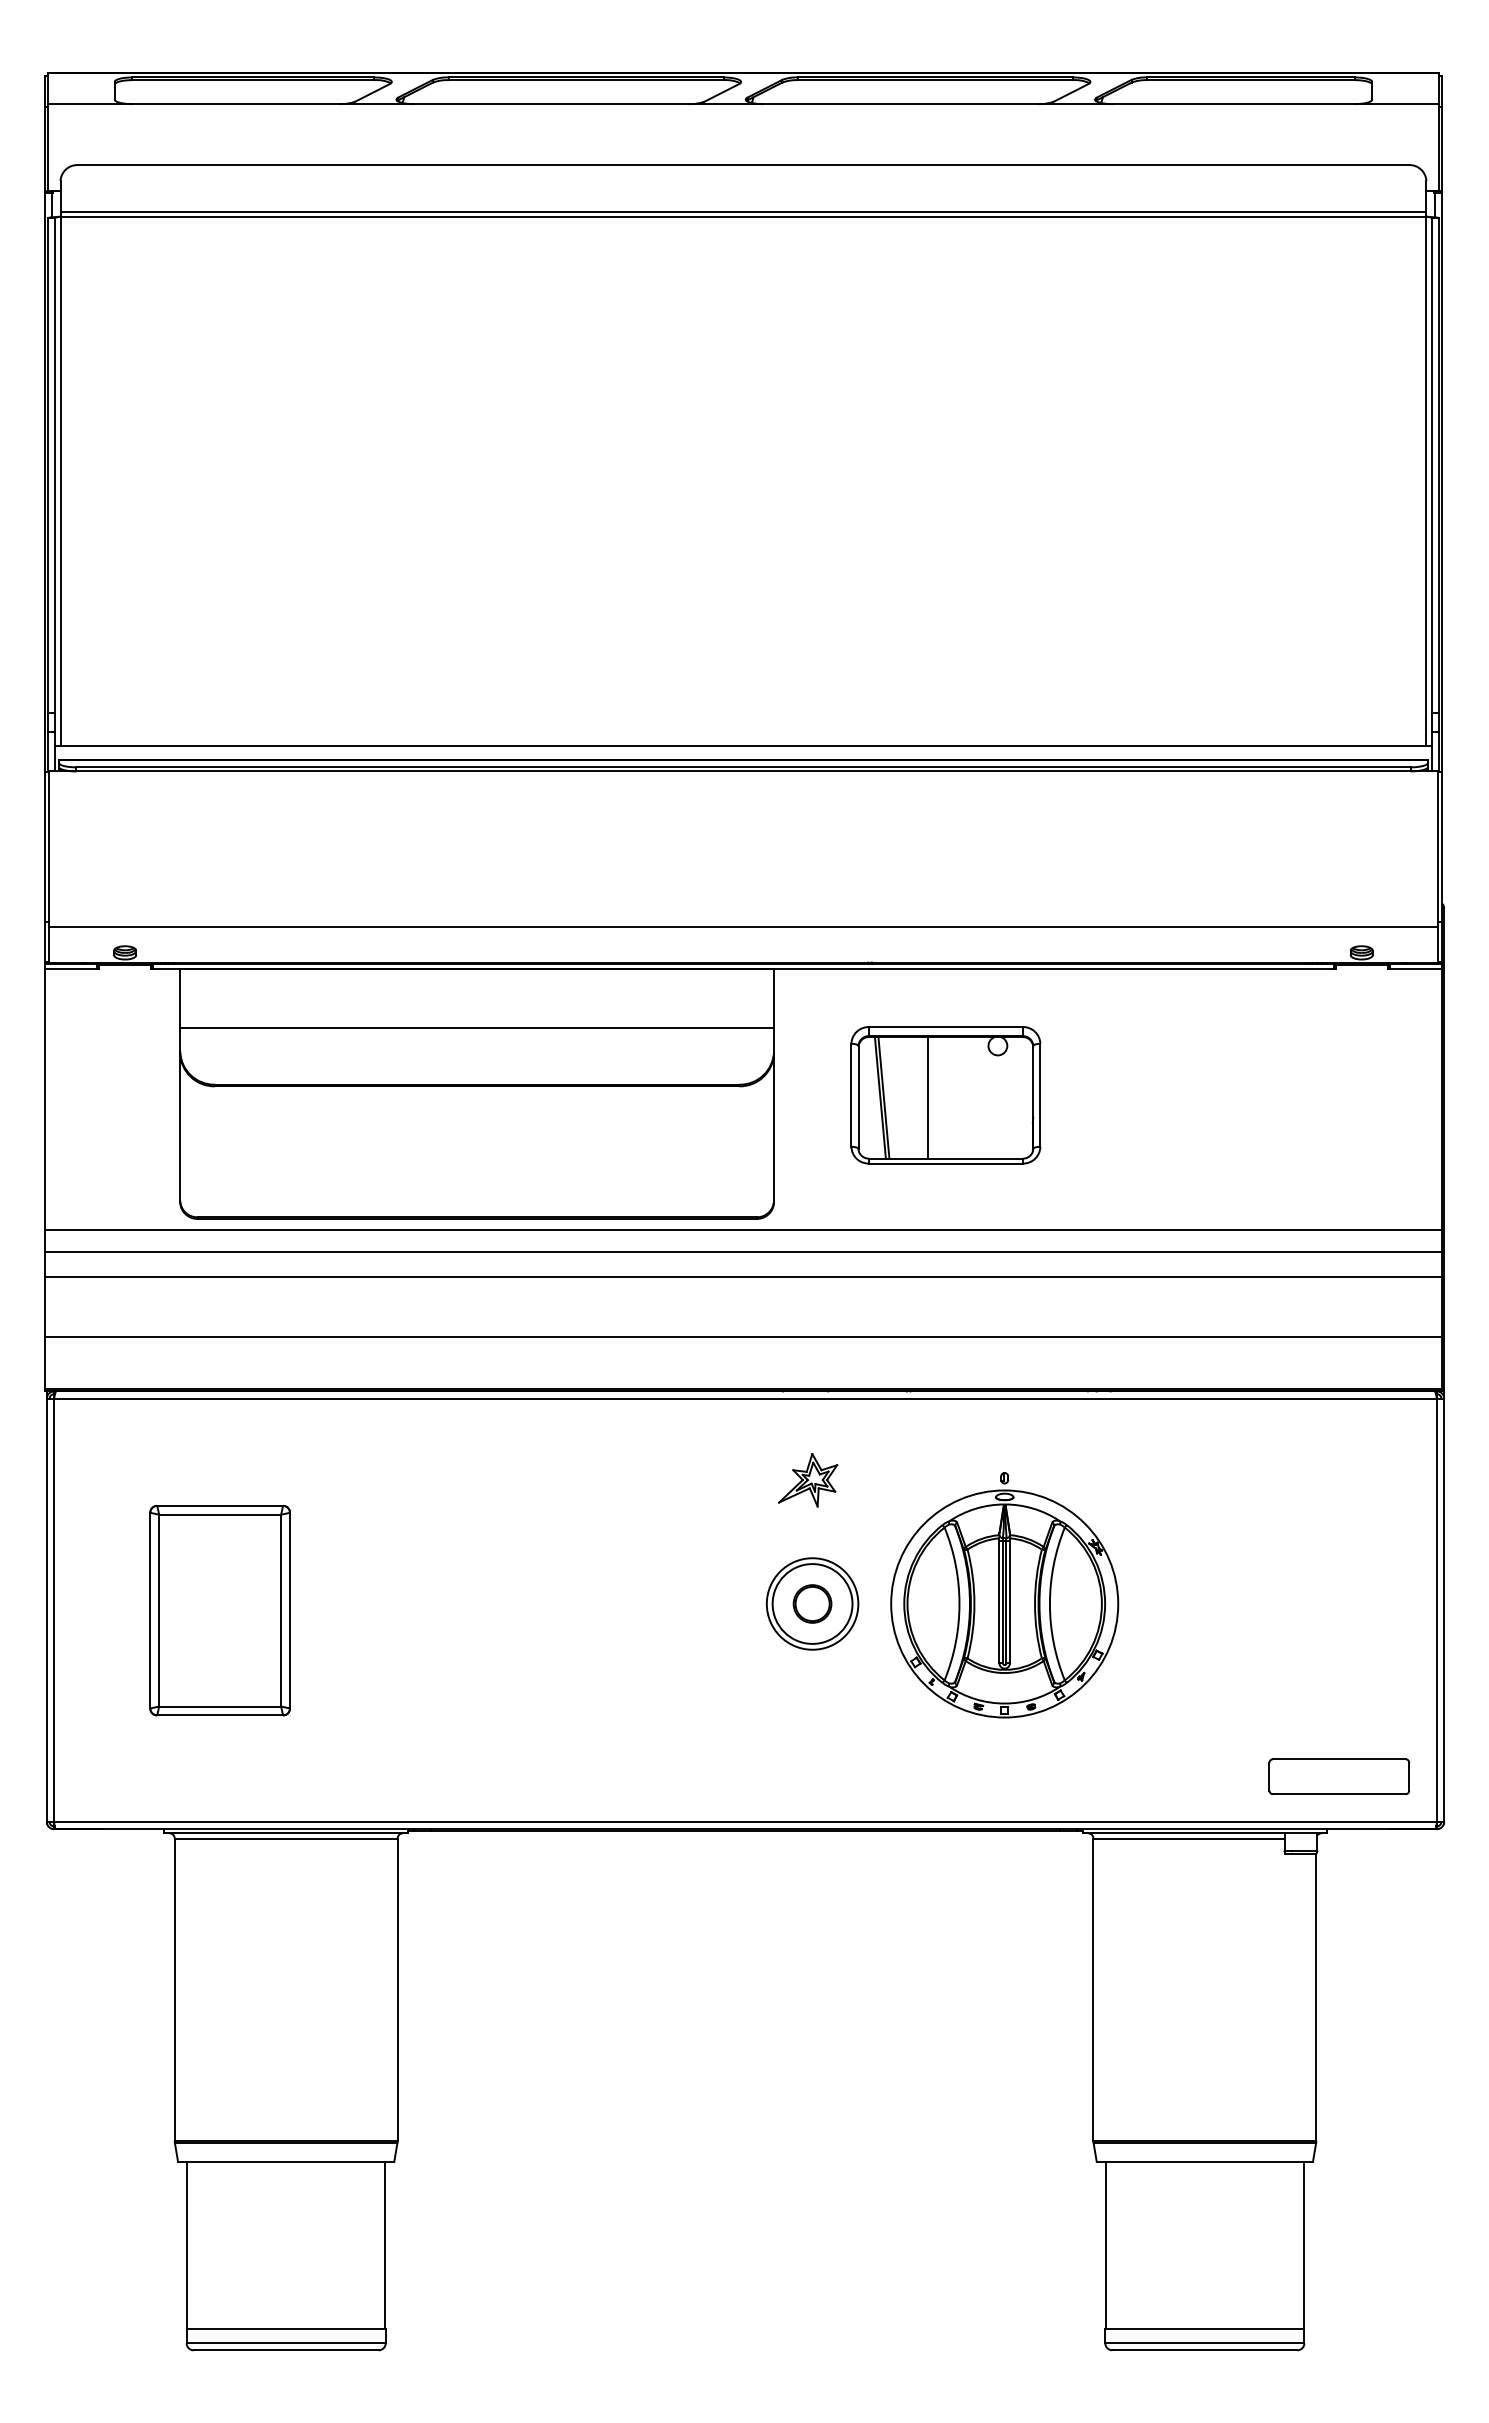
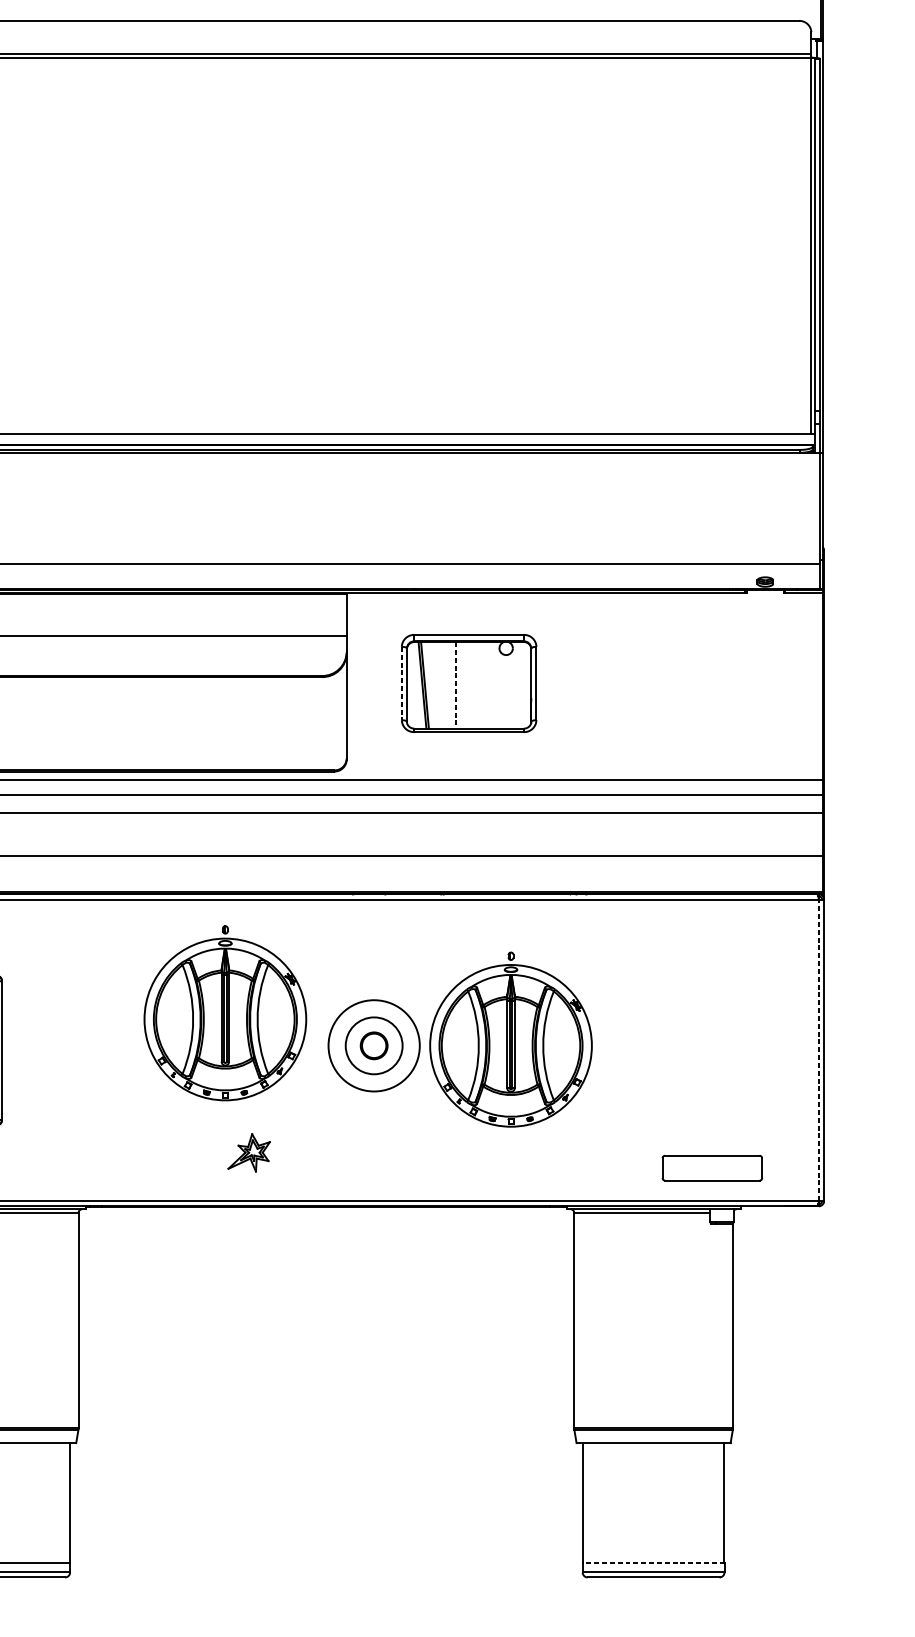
line: (851, 1095) -> (401, 683), solid -> dashed
line: (928, 1097) -> (456, 685), solid -> dashed
part: (808, 1480) -> (249, 1153), moved
part: (603, 1558) -> (225, 1013), added
circle: (812, 1603) -> (374, 1045), size x1.4
line: (1436, 1610) -> (818, 1050), solid -> dashed
part: (1338, 1776) -> (711, 1168), moved
line: (1204, 2329) -> (653, 1562), solid -> dashed

